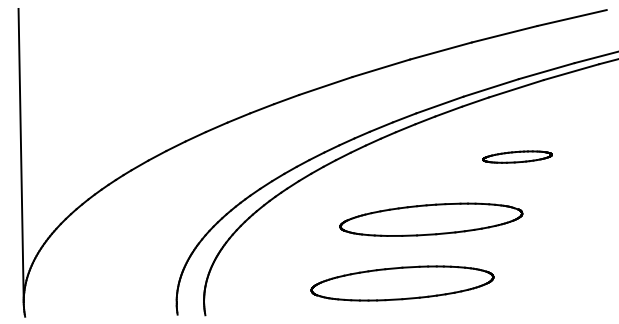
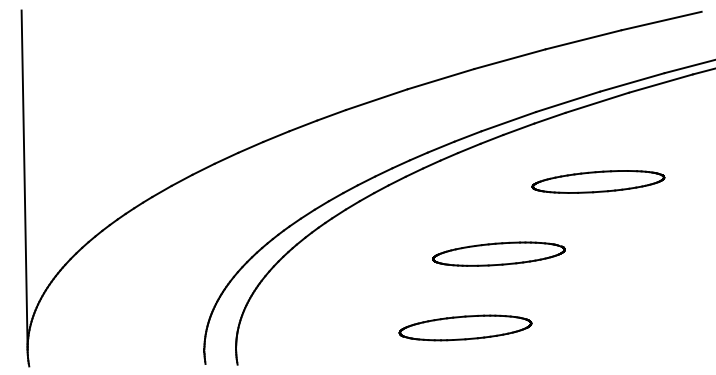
part: (517, 156) -> (598, 181), size x1.67
part: (431, 219) -> (499, 253), size x0.62
part: (402, 283) -> (465, 327), size x0.62

